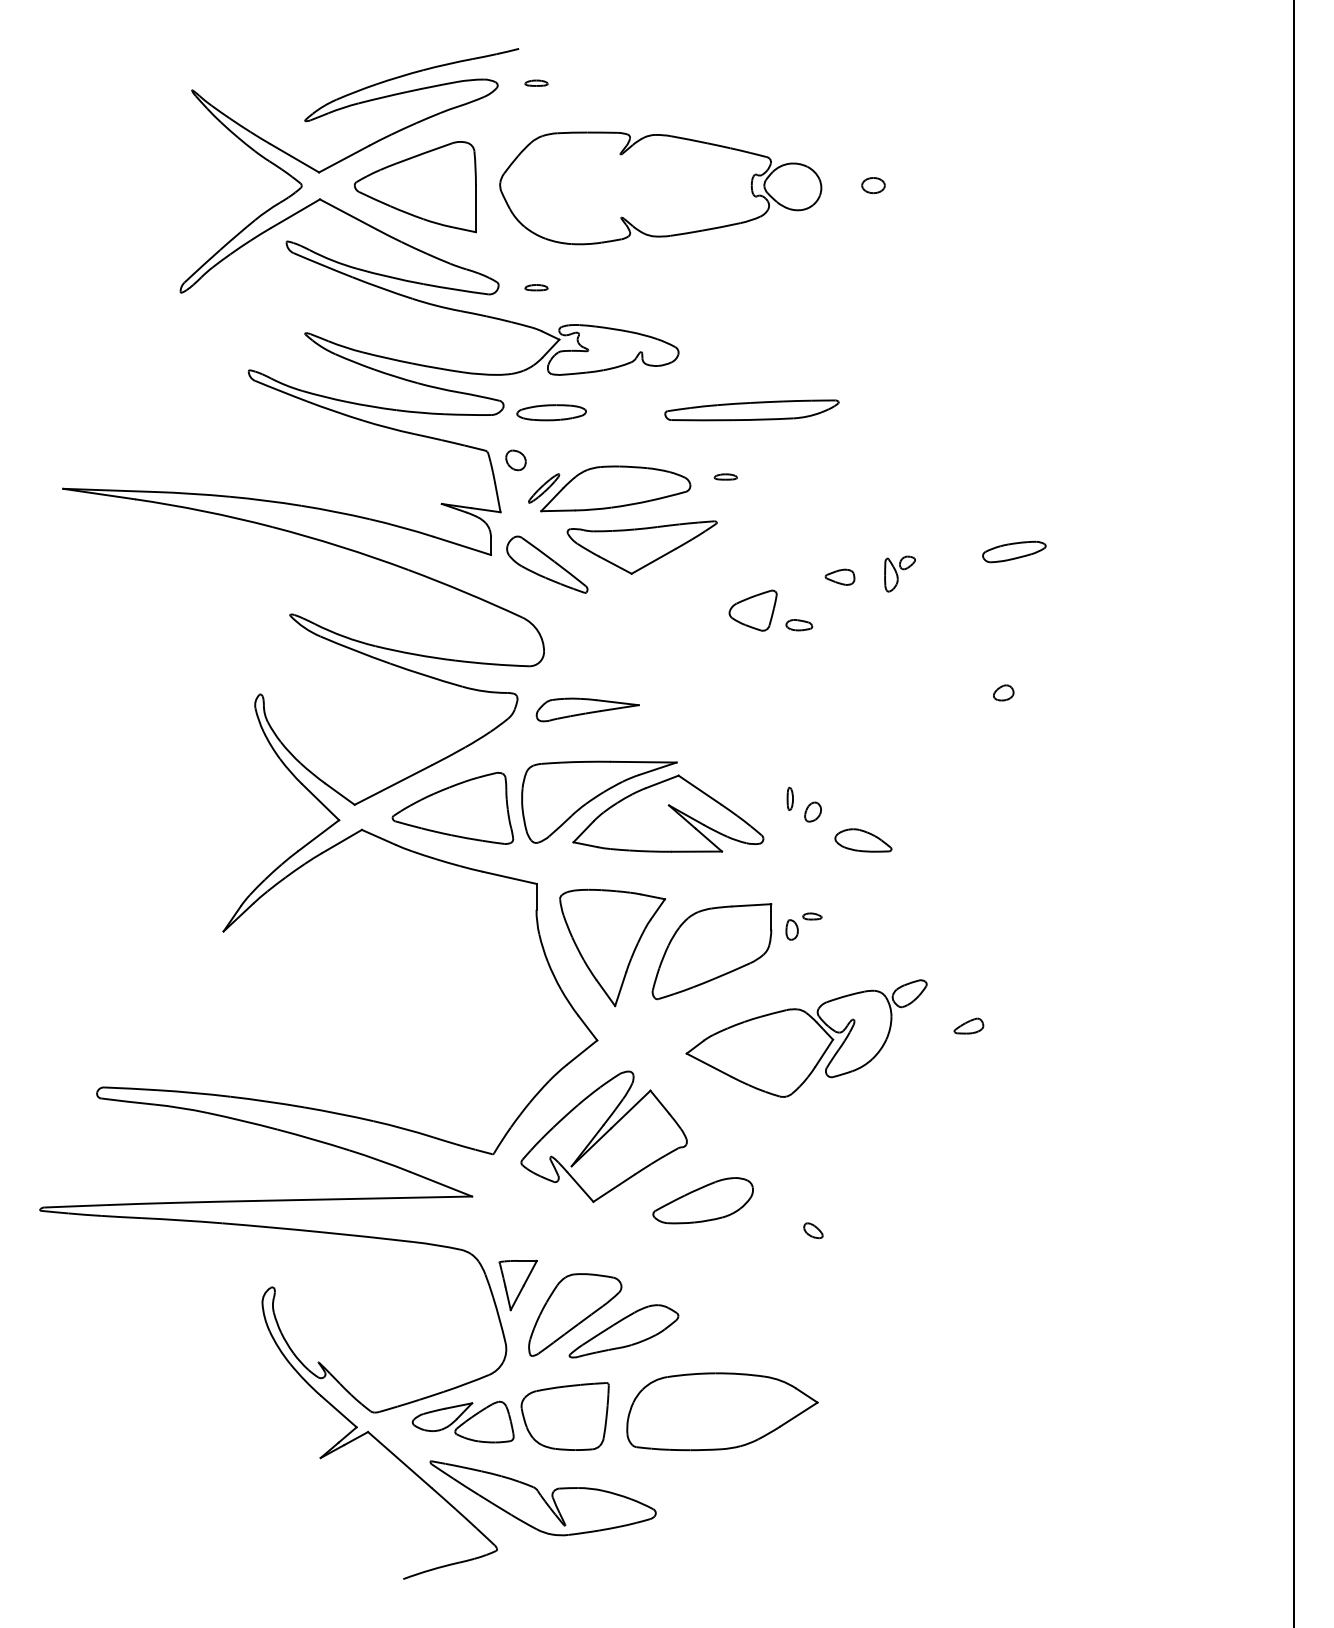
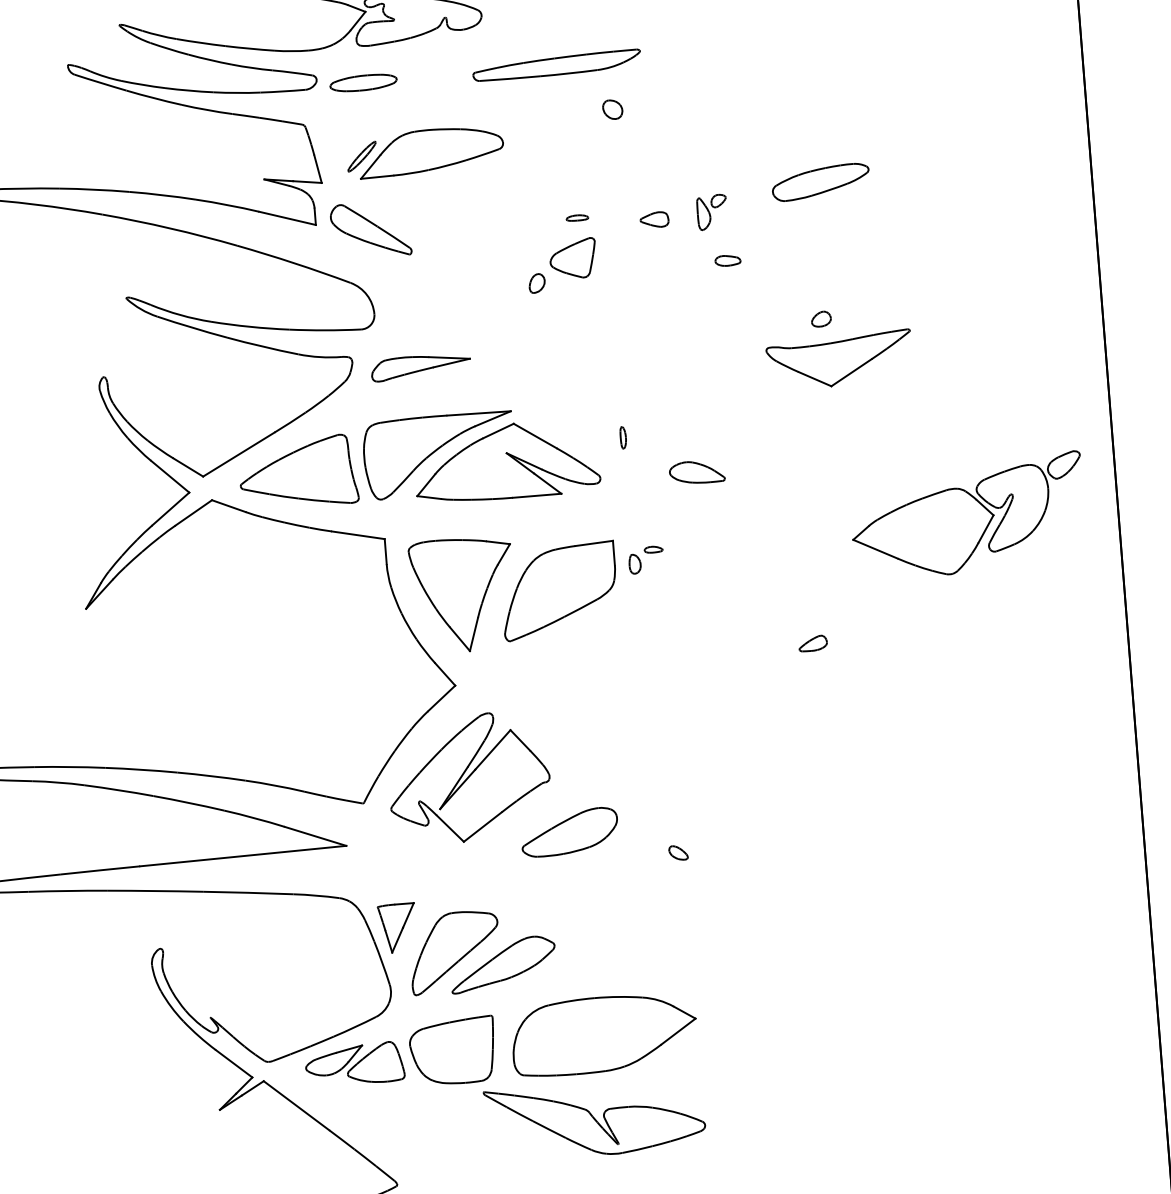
part: (515, 460) -> (612, 109), moved
part: (725, 476) -> (577, 217), moved
part: (641, 547) -> (838, 360), moved
part: (1014, 551) -> (821, 181), size x1.6
part: (799, 625) -> (728, 261), moved
part: (812, 811) -> (536, 282), moved
part: (806, 1038) -> (967, 516), moved
part: (542, 1498) -> (594, 1119), moved

